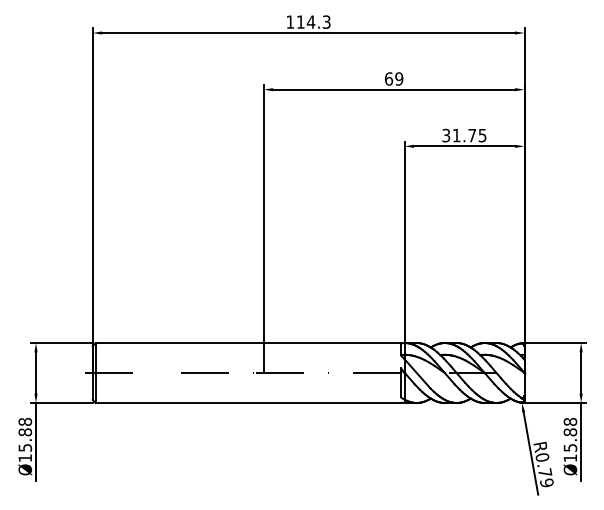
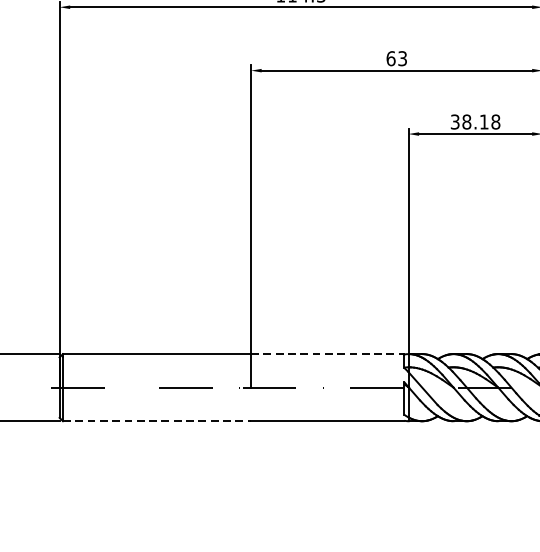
text: (399, 78) -> (402, 58), 69 -> 63
text: (469, 135) -> (481, 121), 31.75 -> 38.18
line: (332, 343) -> (327, 354), solid -> dashed
line: (180, 403) -> (157, 421), solid -> dashed

